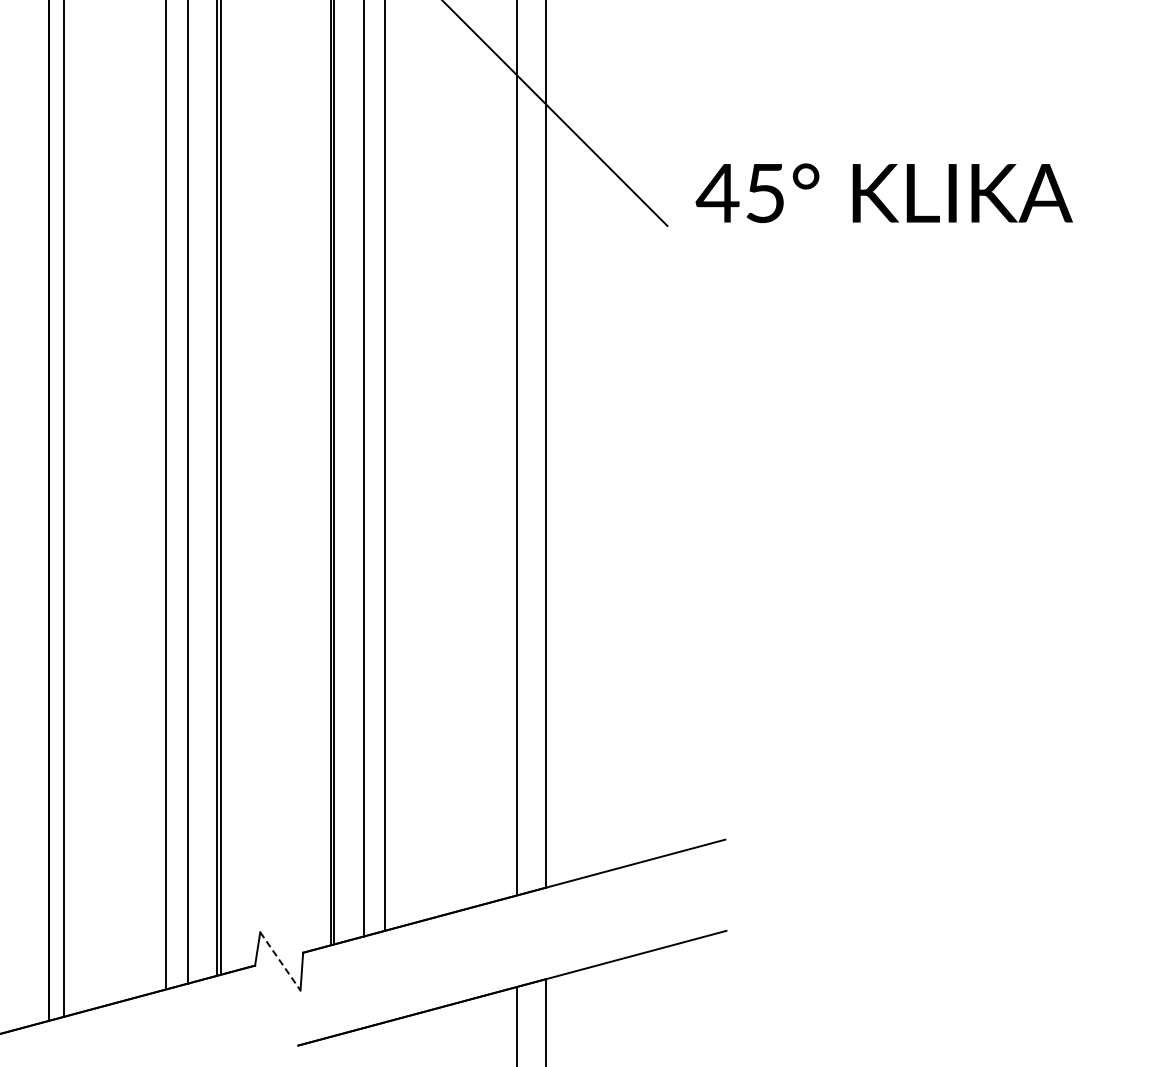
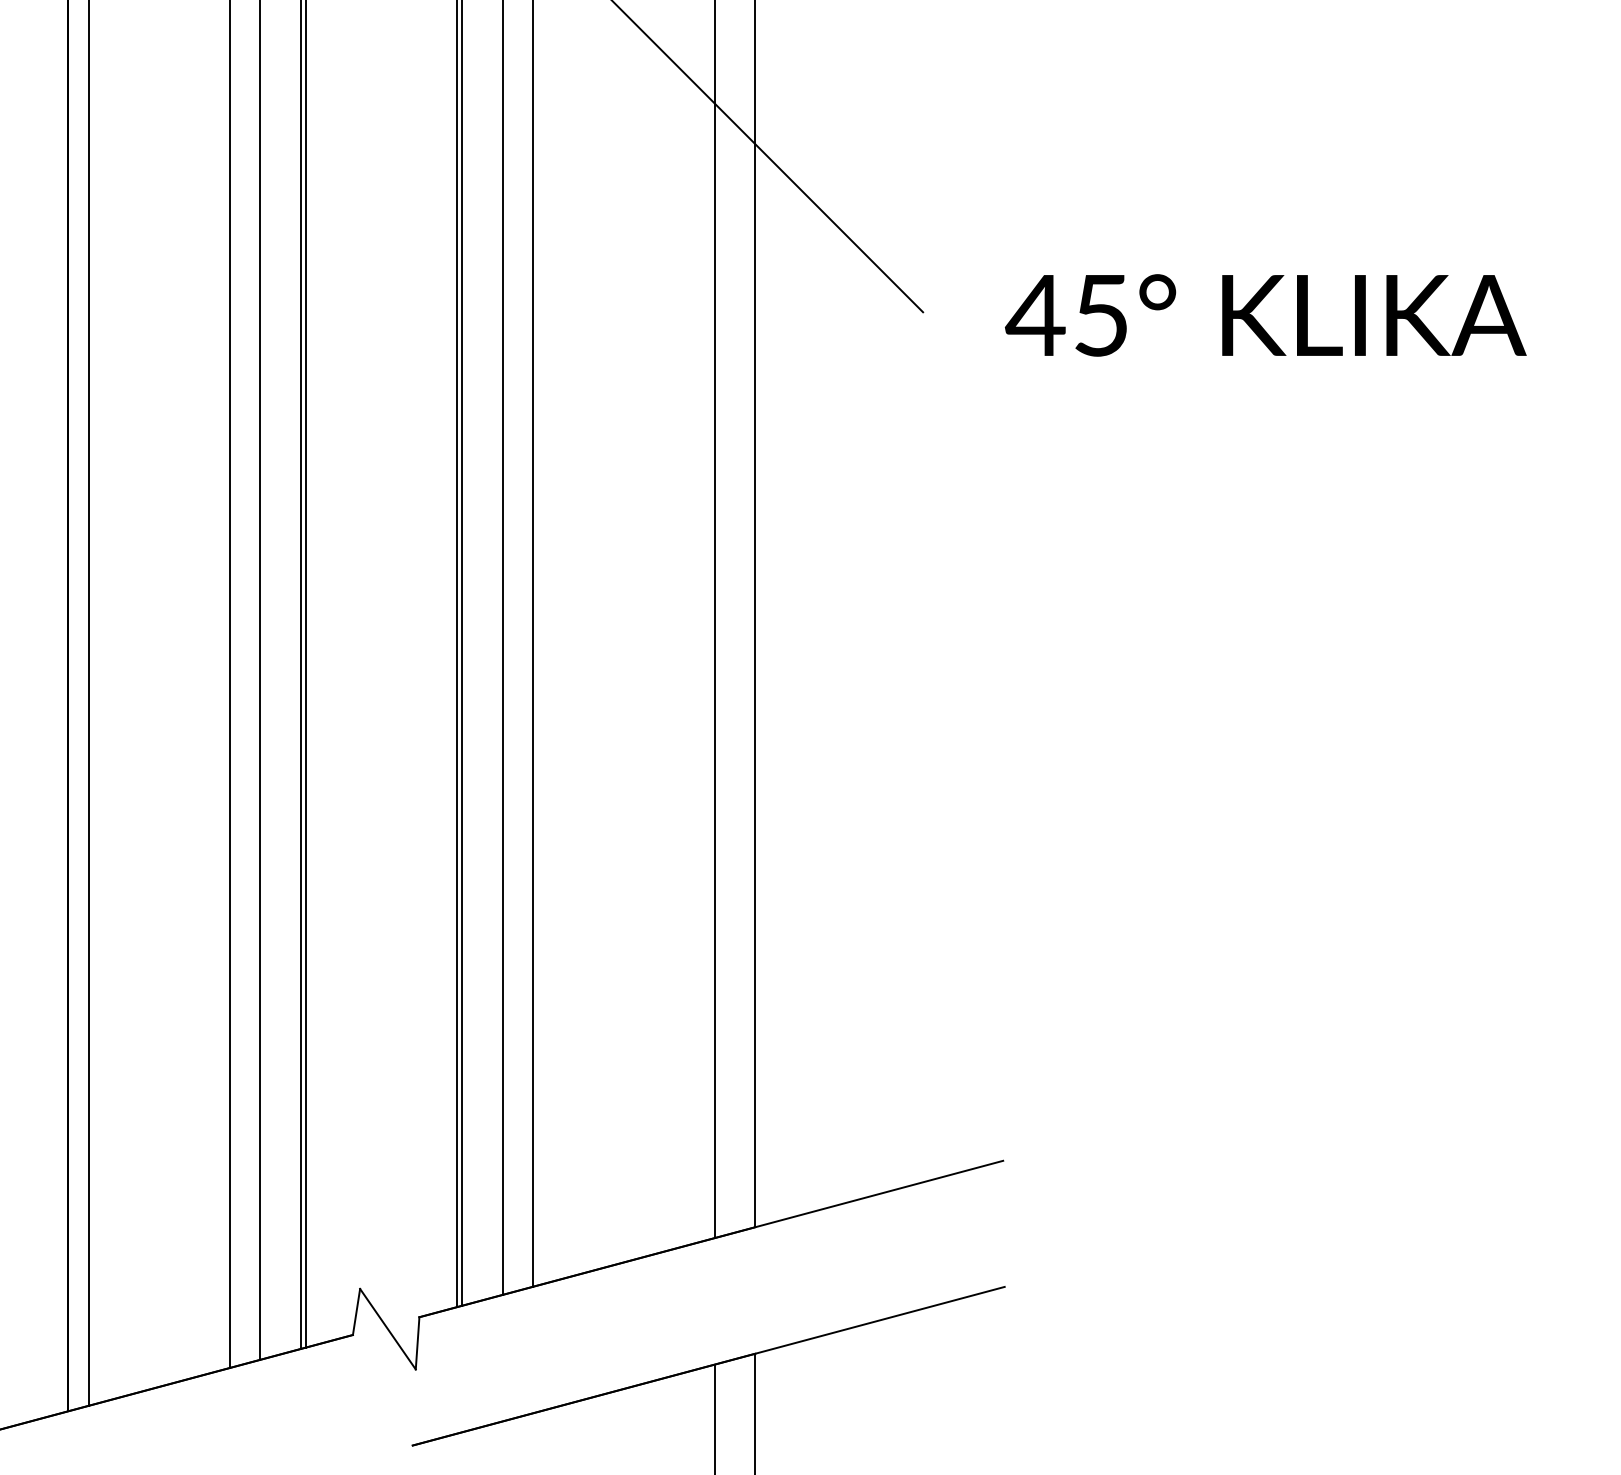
text: (883, 193) -> (1264, 315), moved
line: (280, 961) -> (388, 1329), dashed -> solid

